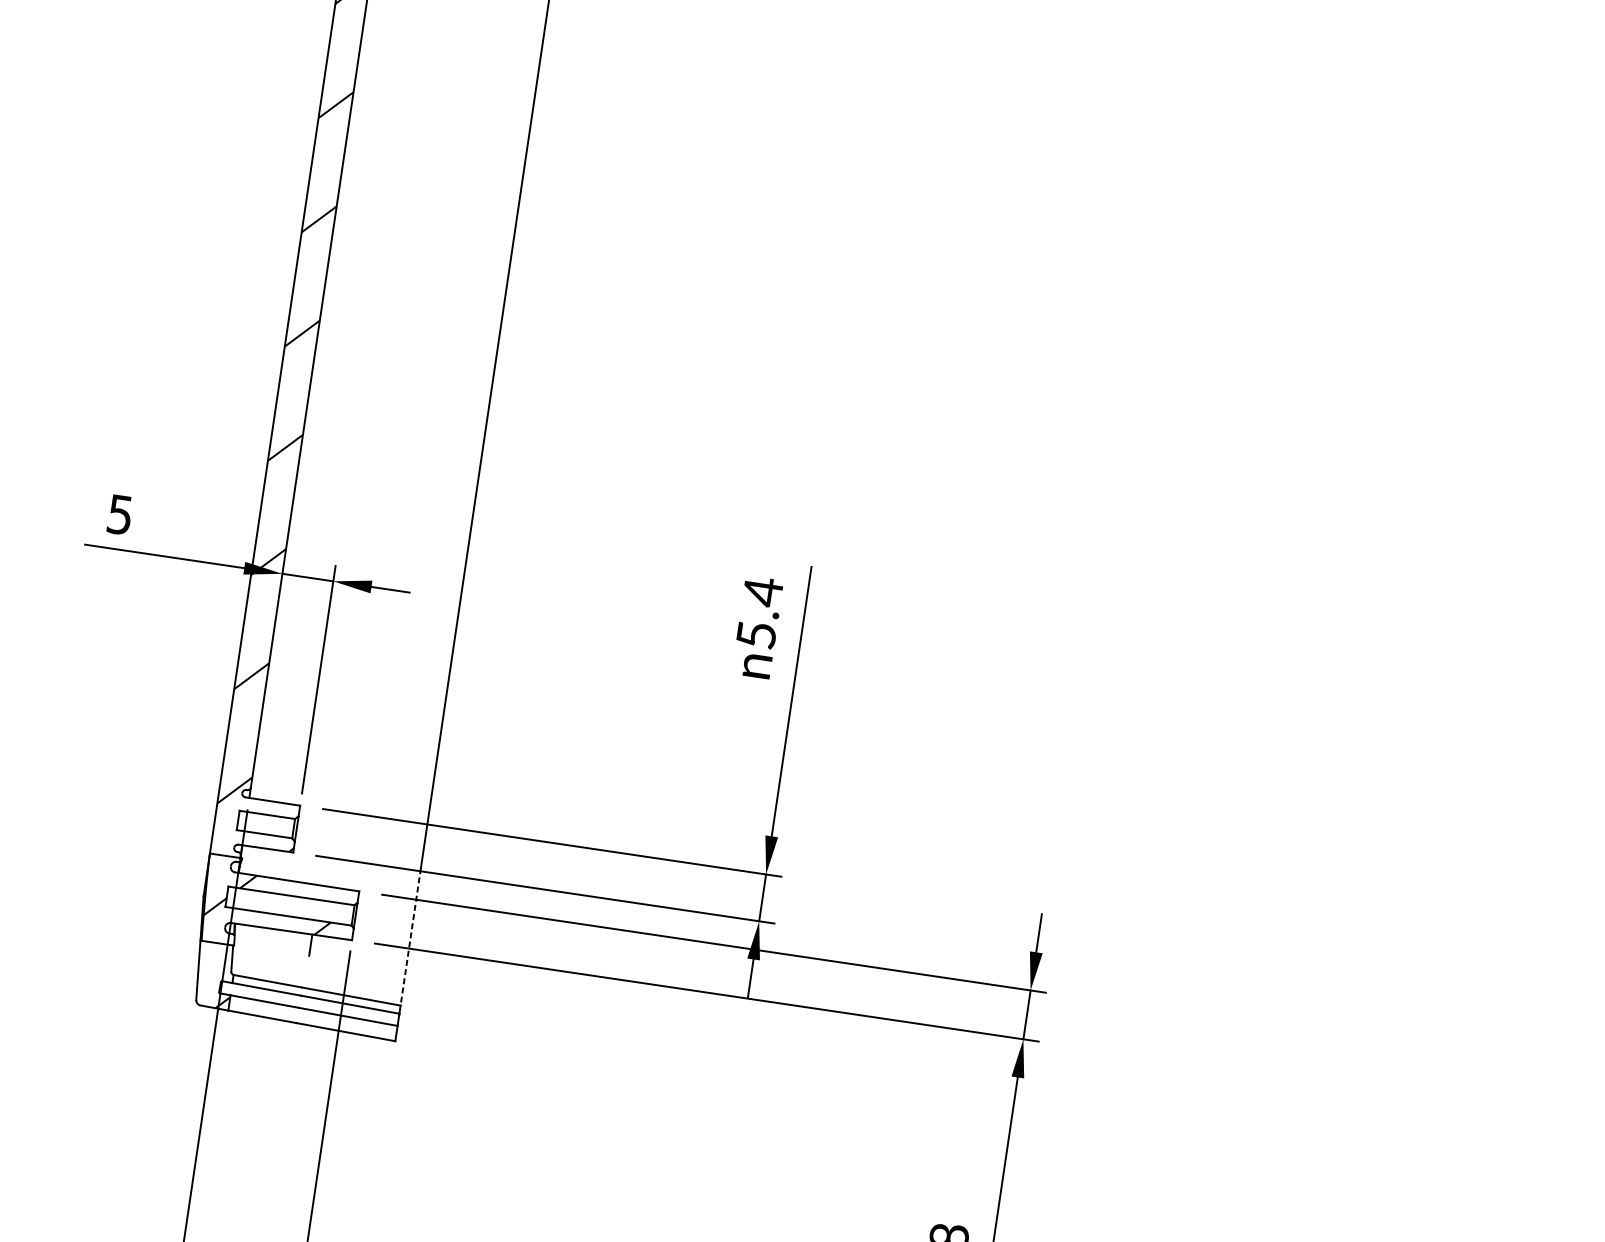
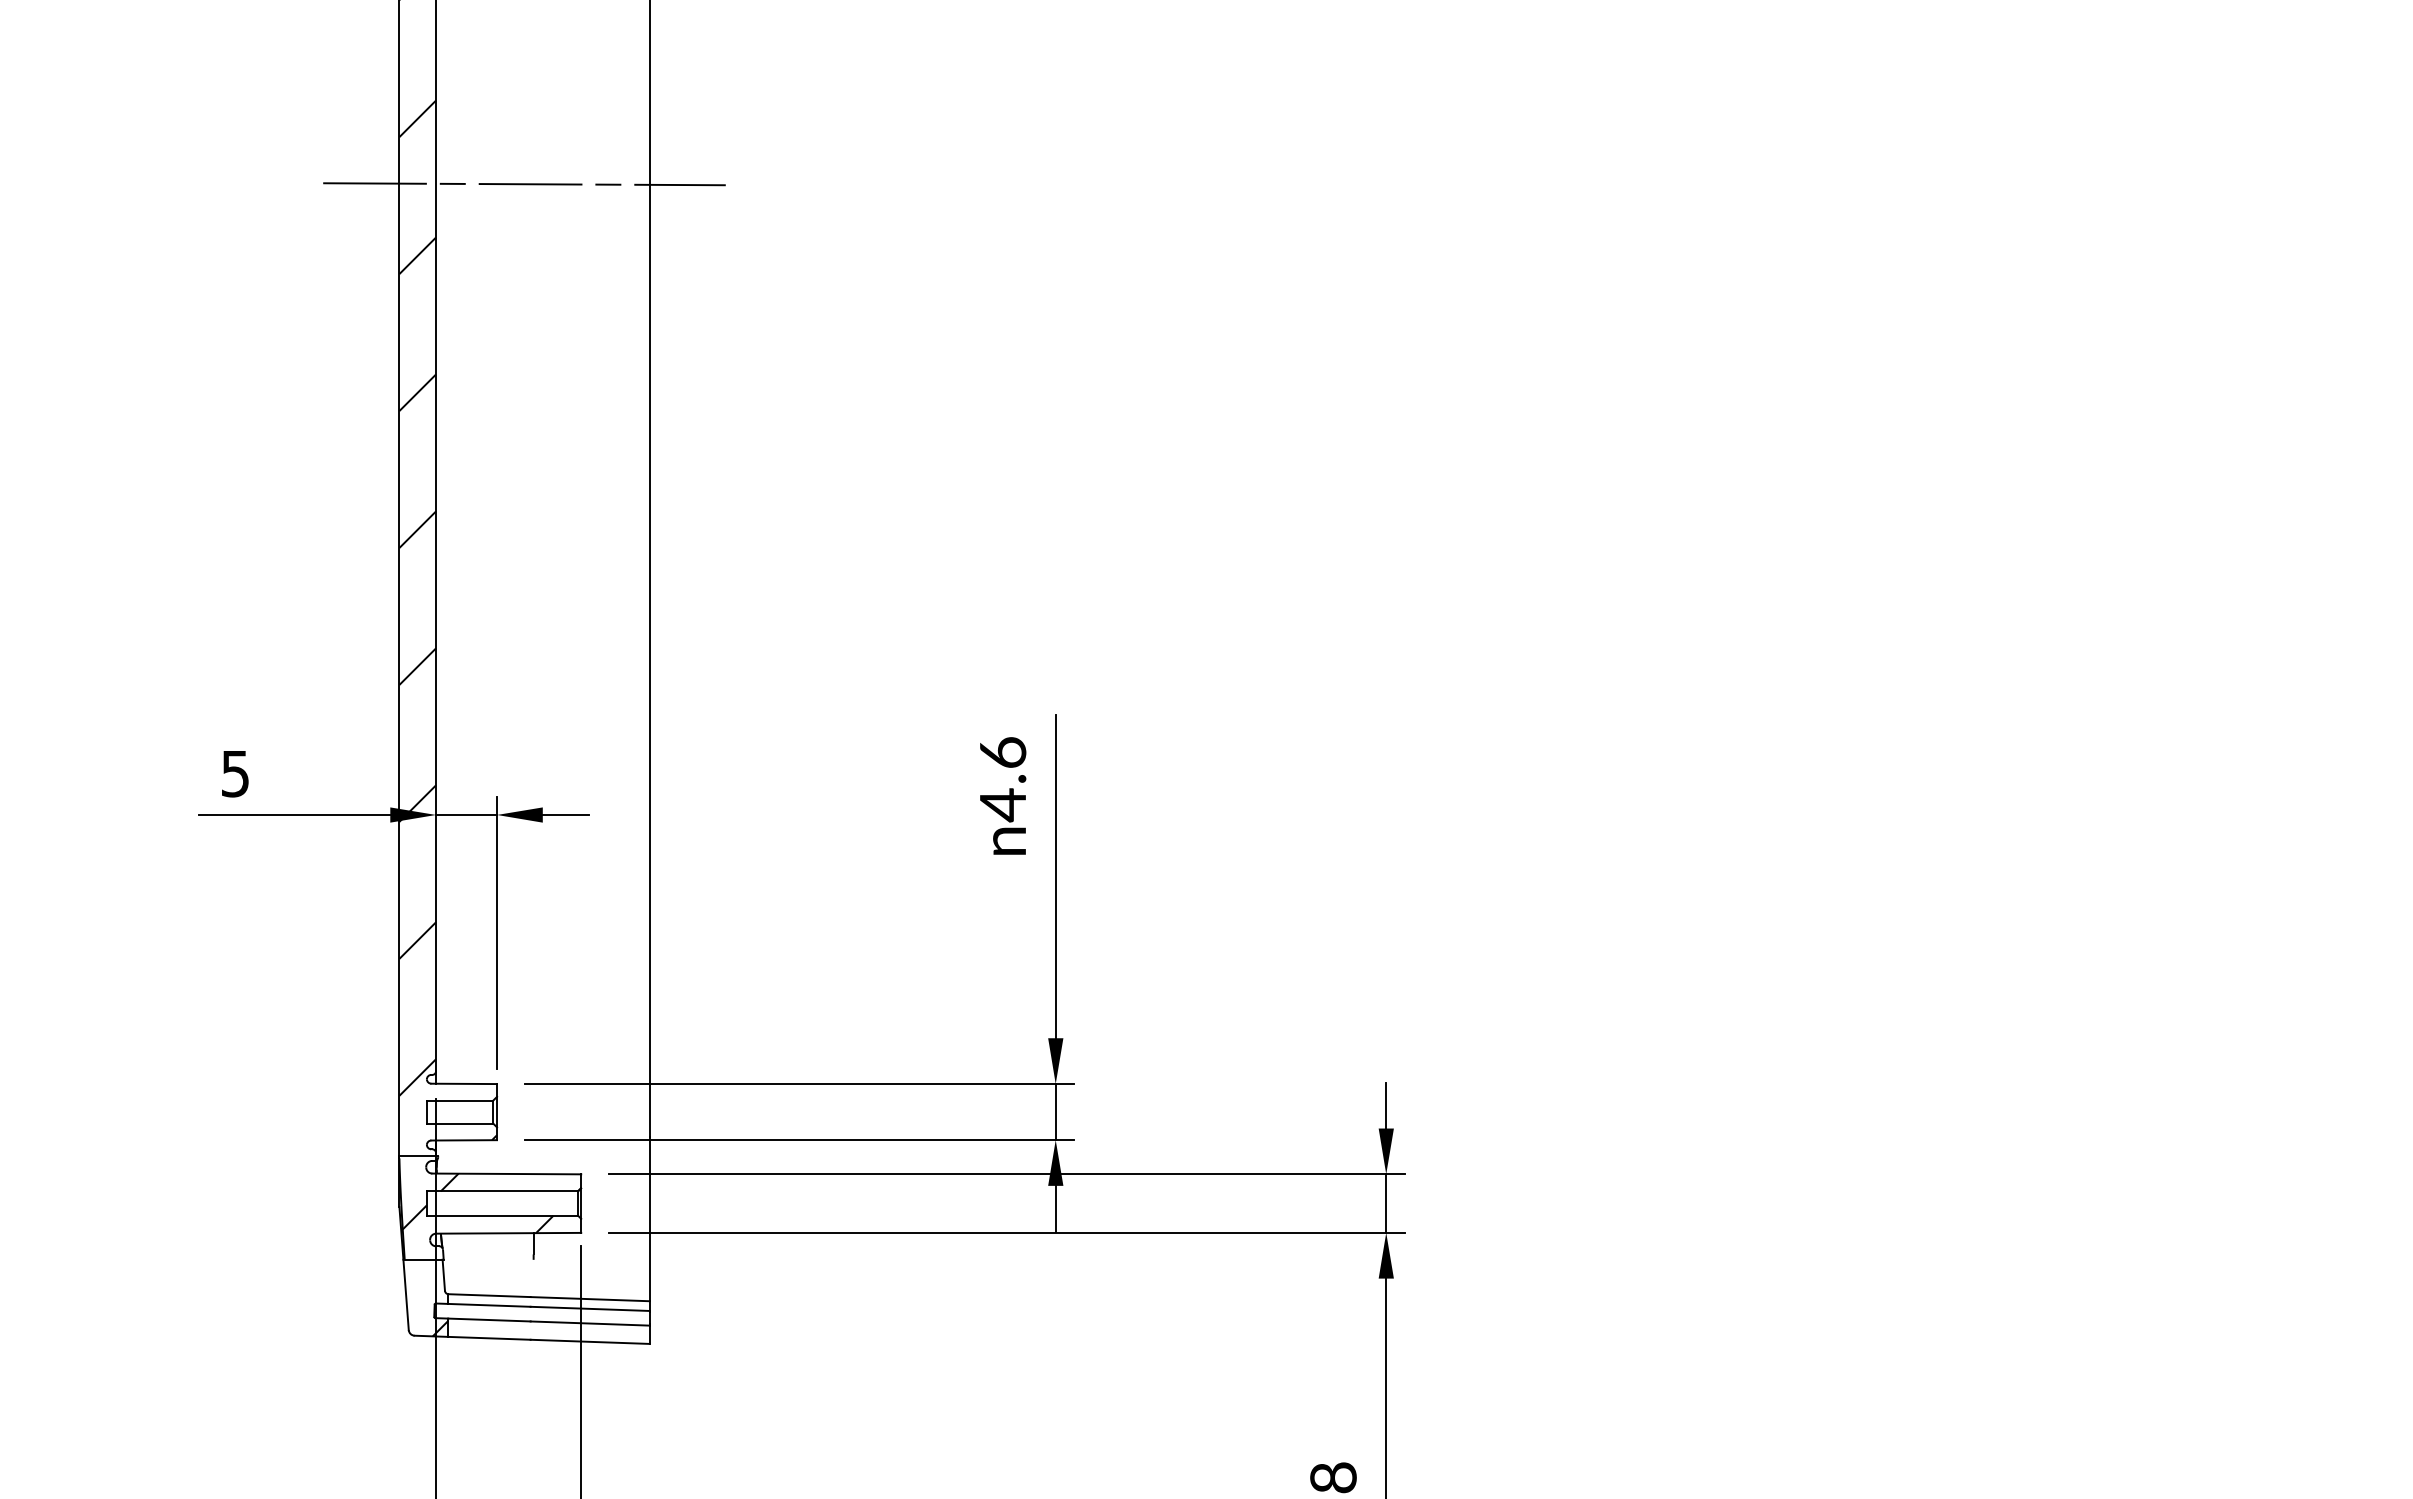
line: (433, 58) -> (524, 184), added
text: (760, 614) -> (1003, 779), 5.4 -> 4.6
line: (410, 937) -> (649, 1219), dashed -> solid

